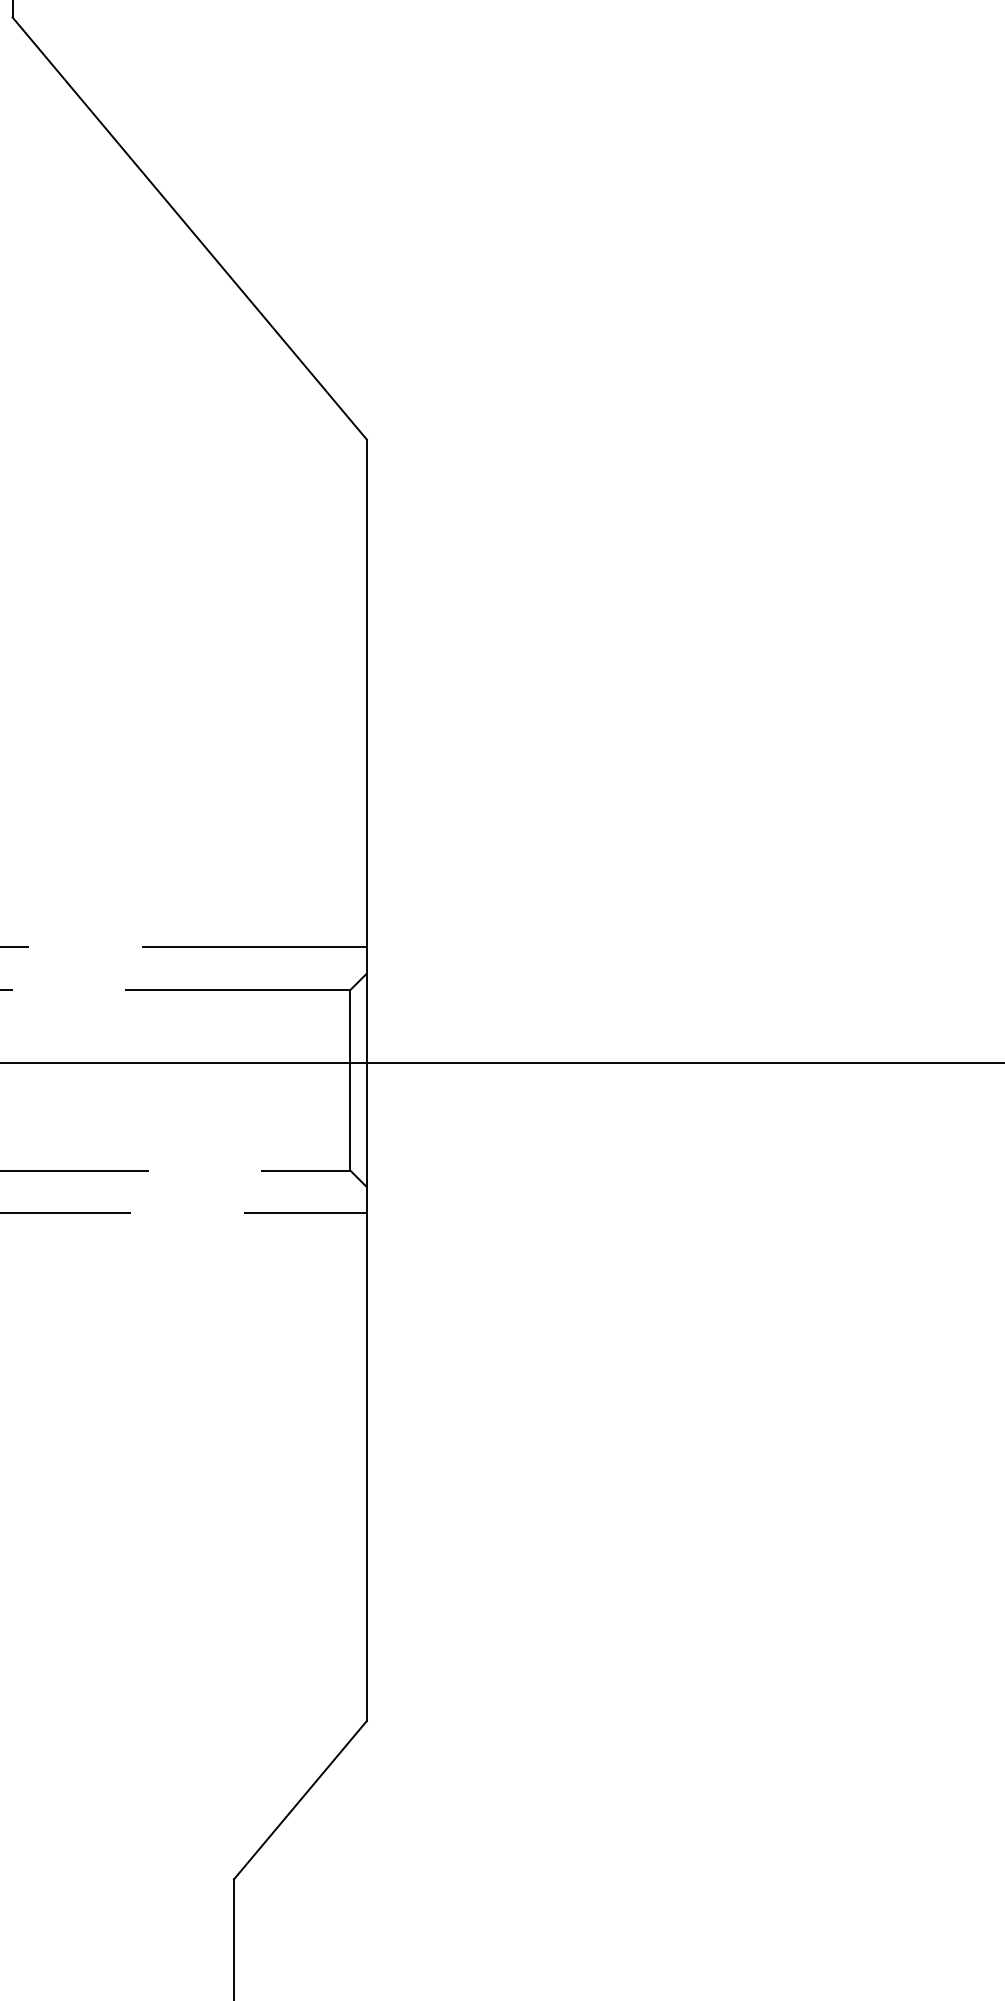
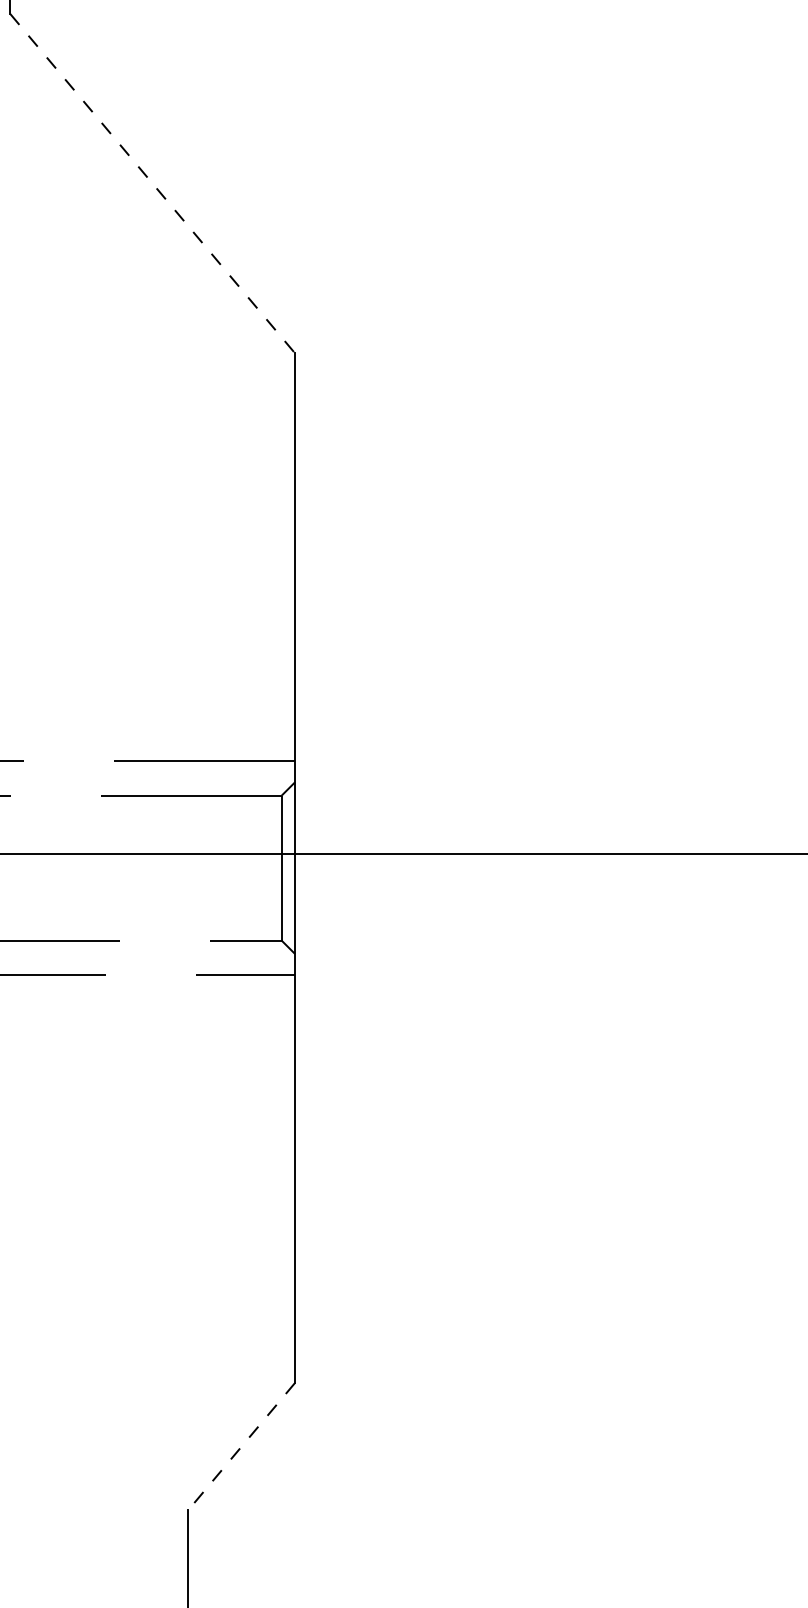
line: (189, 228) -> (152, 183), solid -> dashed
line: (300, 1800) -> (241, 1446), solid -> dashed

